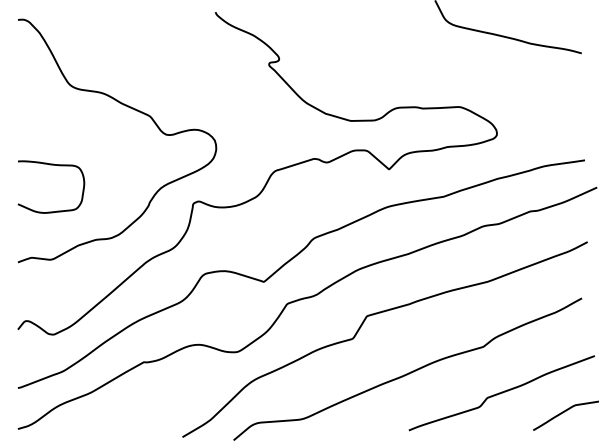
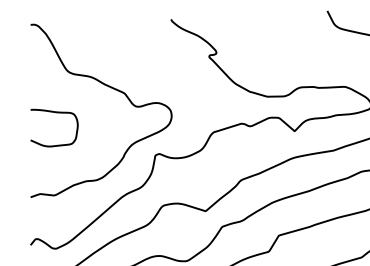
curve: (51, 165) -> (54, 112), moved

